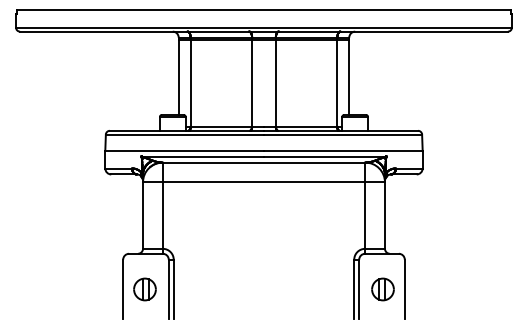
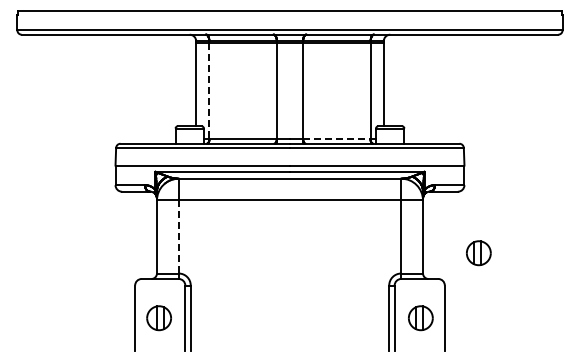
line: (190, 83) -> (209, 91), solid -> dashed
line: (306, 126) -> (336, 139), solid -> dashed
line: (162, 216) -> (178, 237), solid -> dashed
part: (435, 230) -> (478, 253), added

